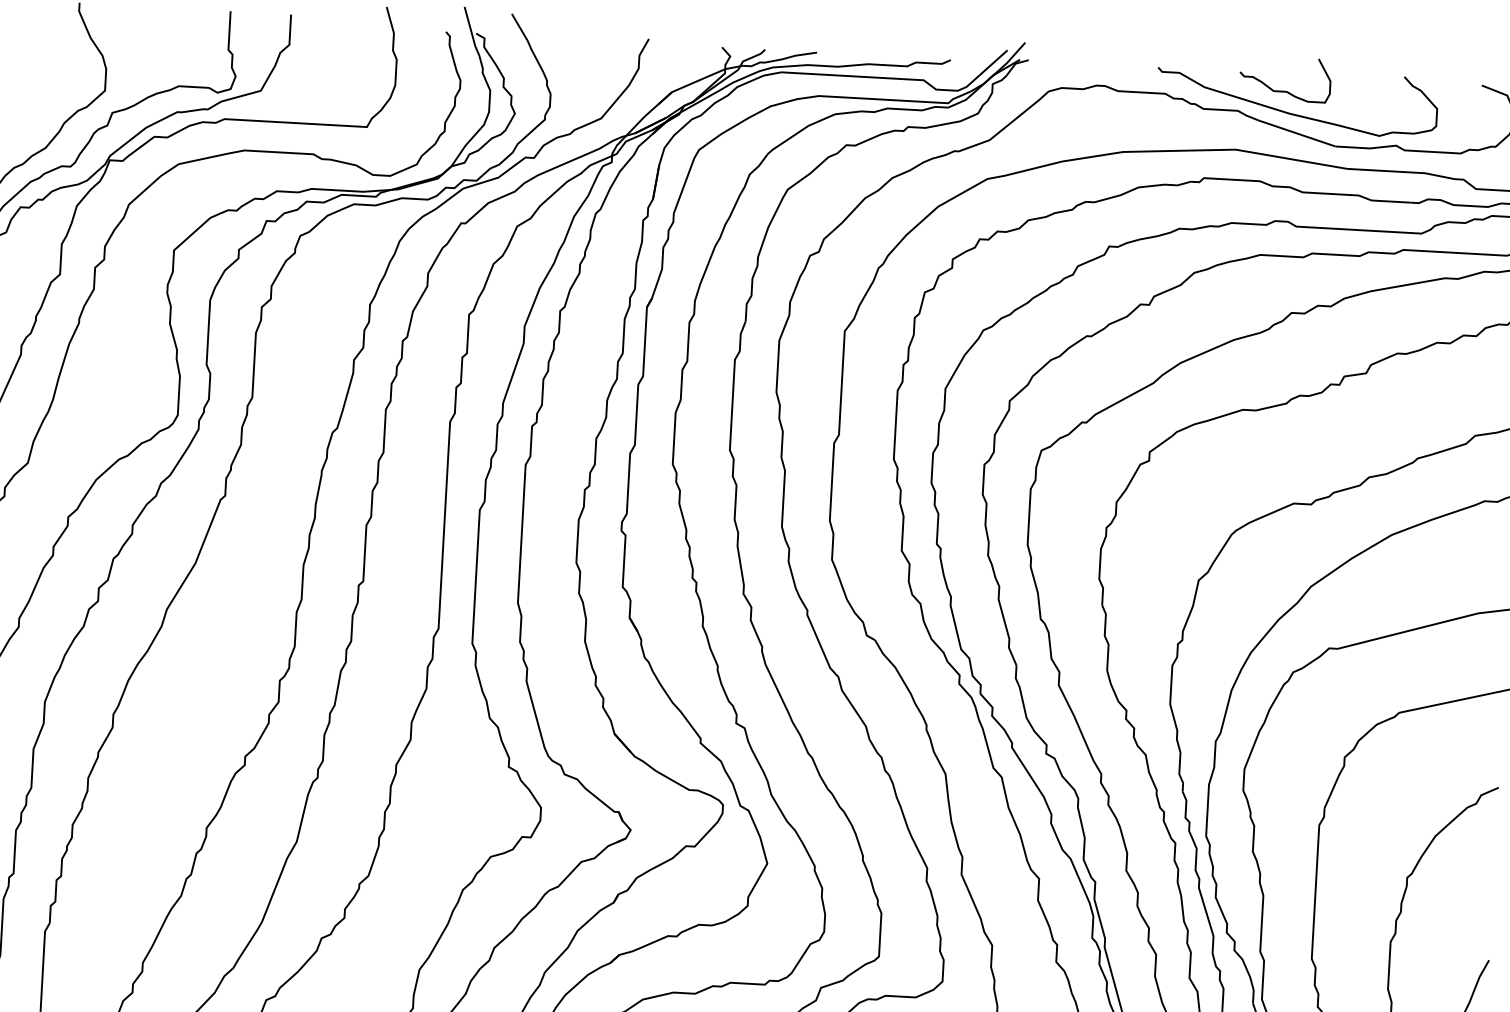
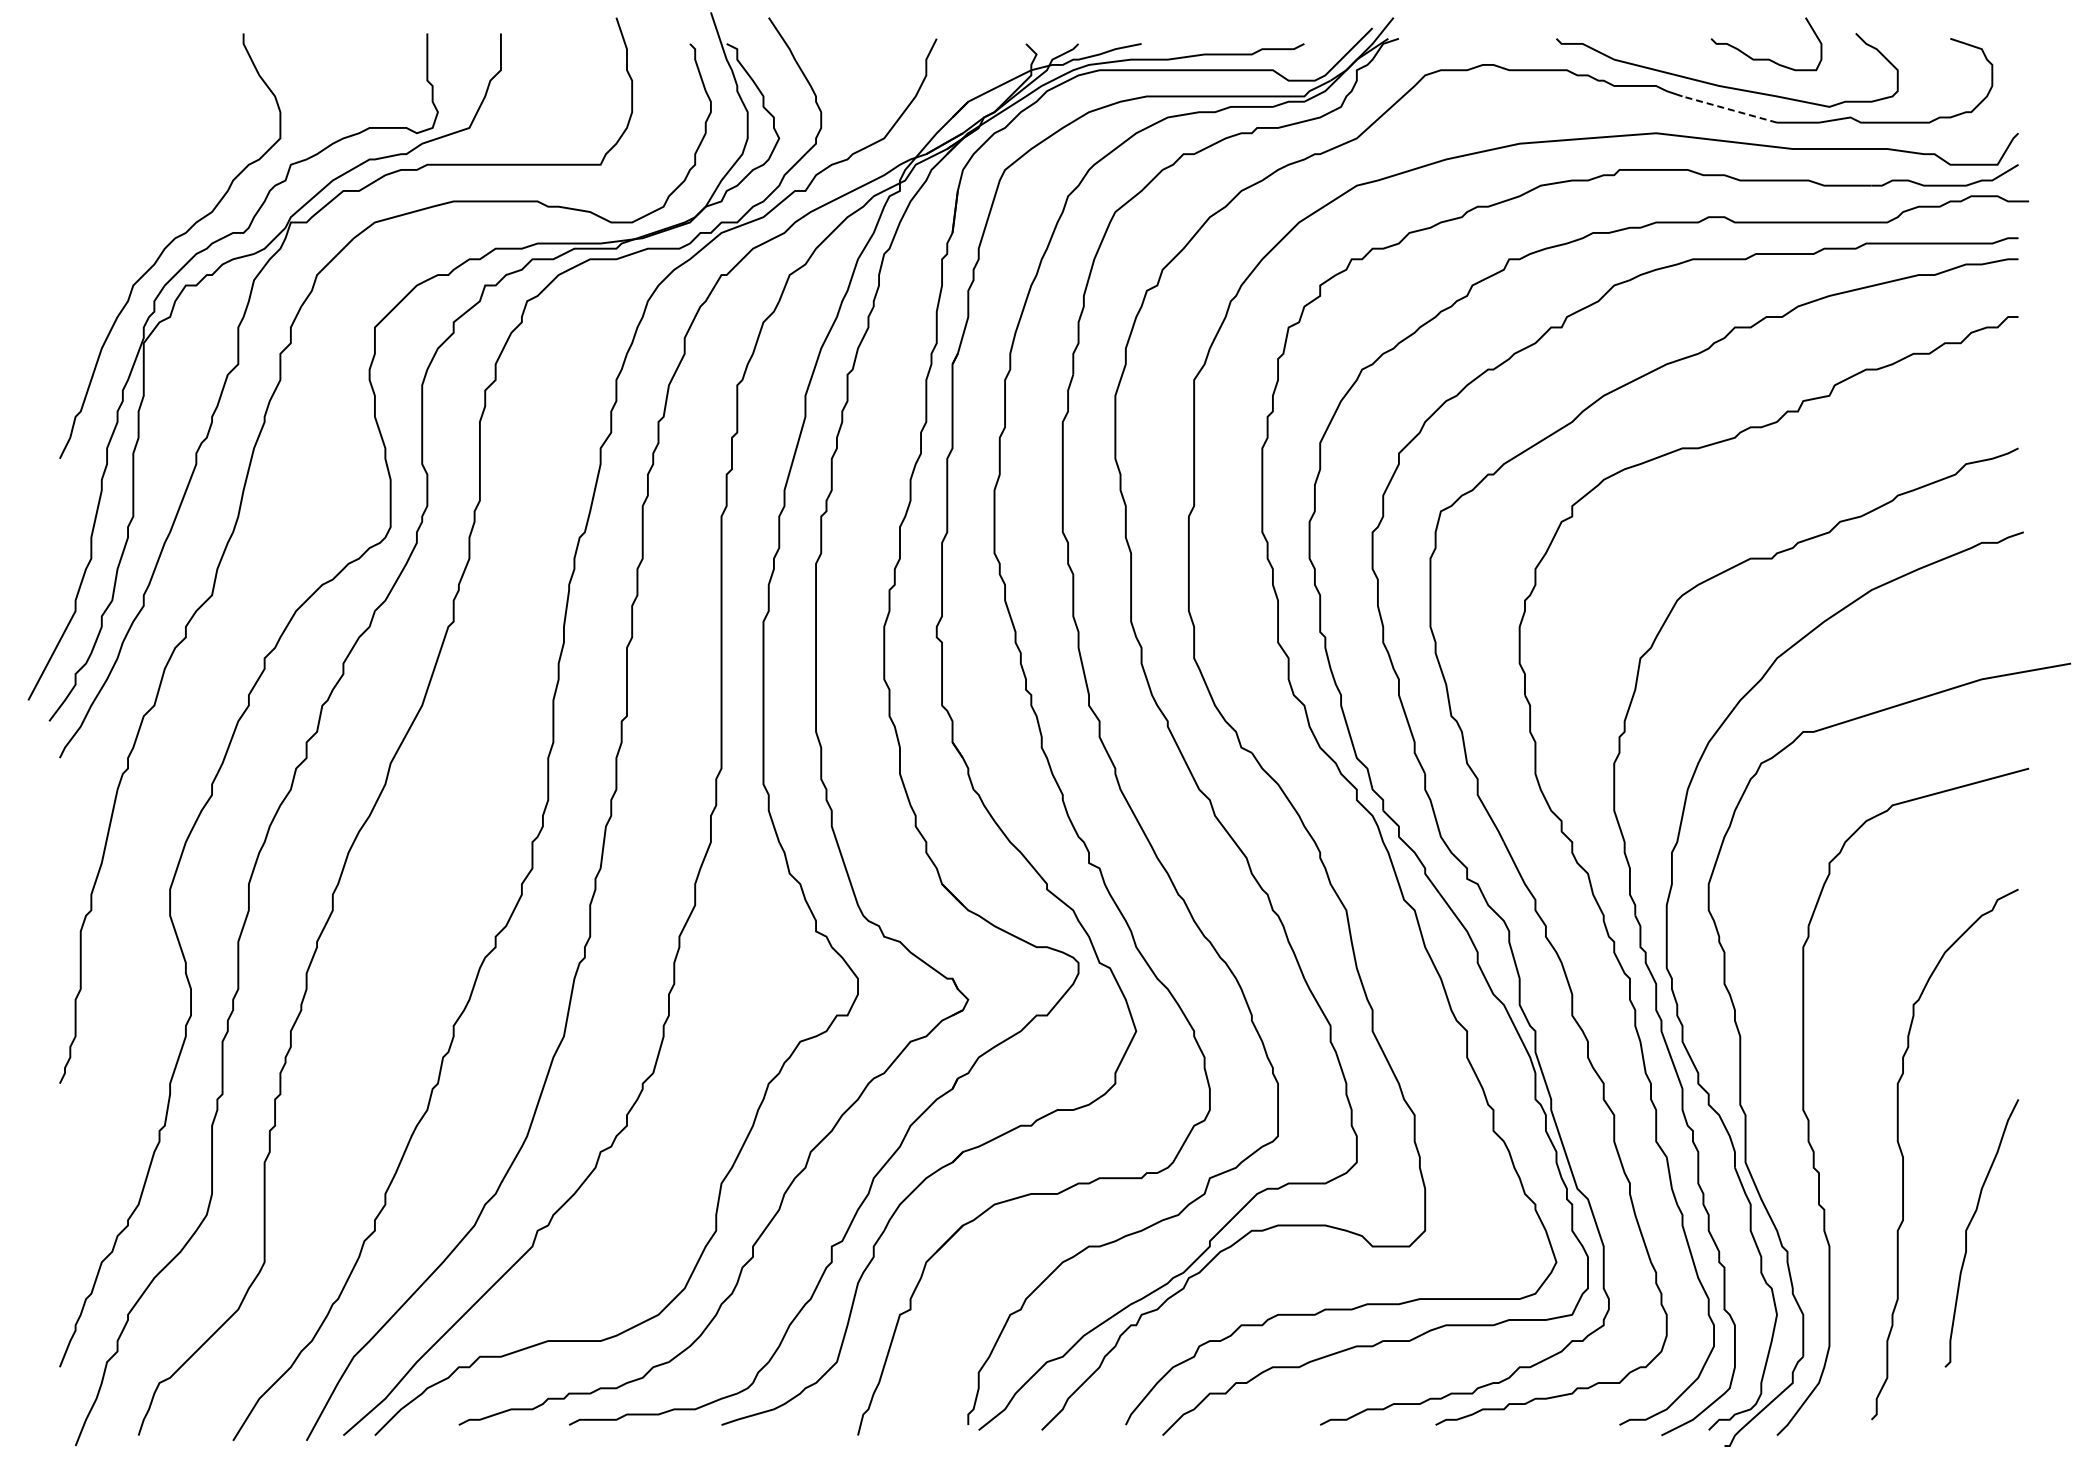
curve: (1284, 90) -> (1766, 58), moved
line: (1297, 133) -> (1729, 109), solid -> dashed

